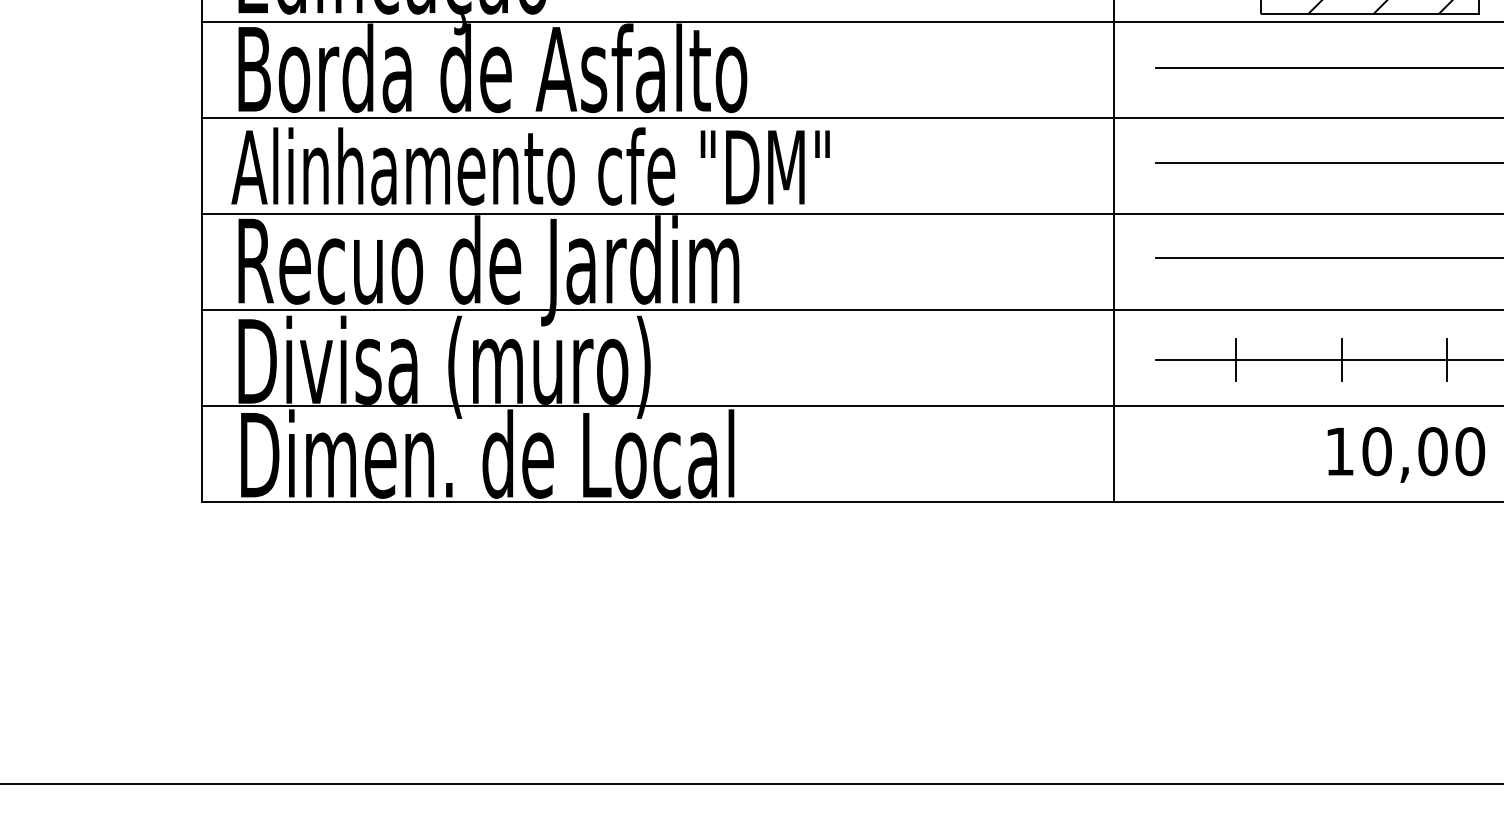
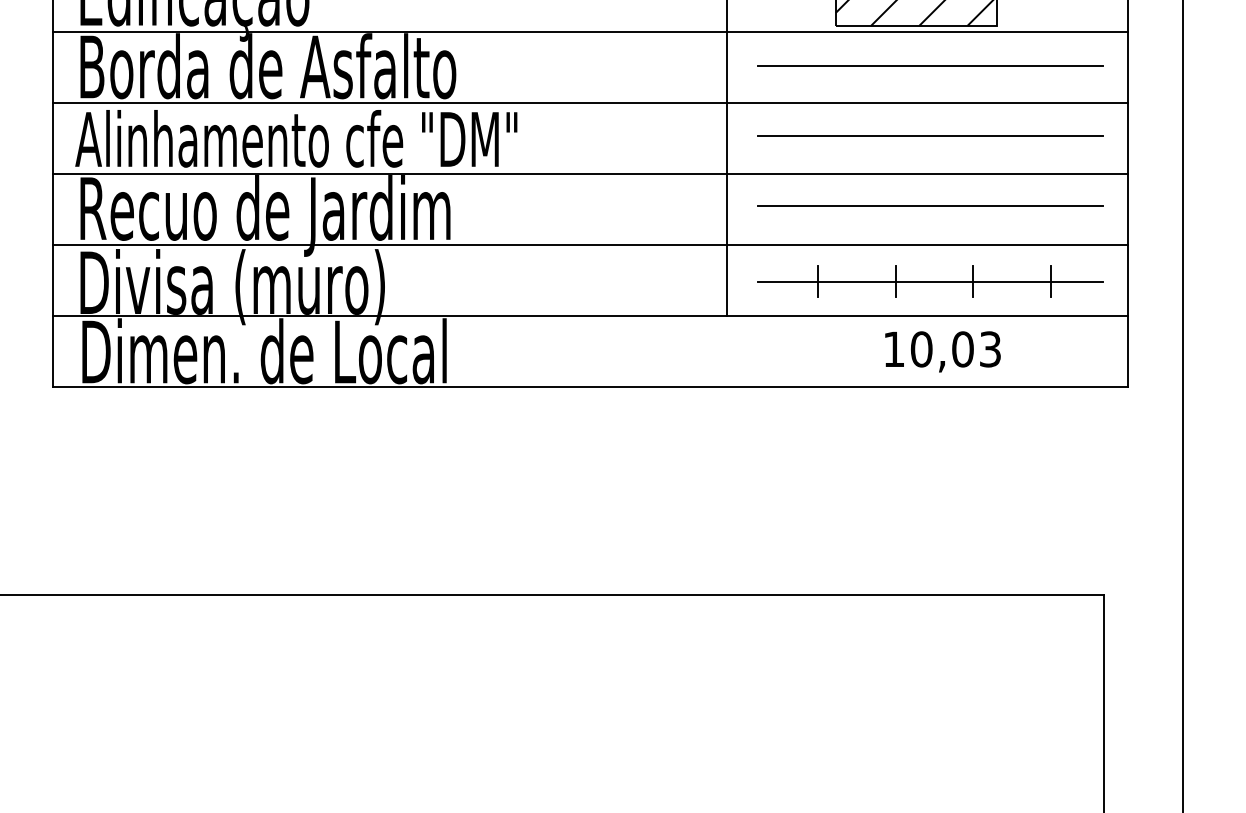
text: (1470, 451) -> (990, 349), 10,00 -> 10,03
line: (1114, 453) -> (727, 350), removed

